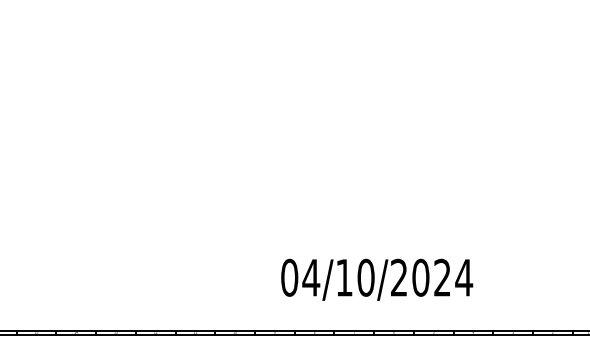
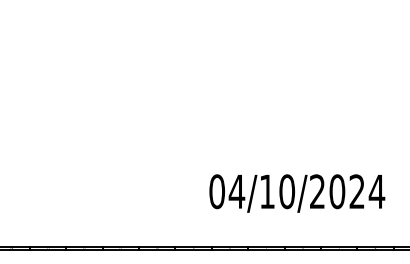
text: (377, 279) -> (297, 193), moved

